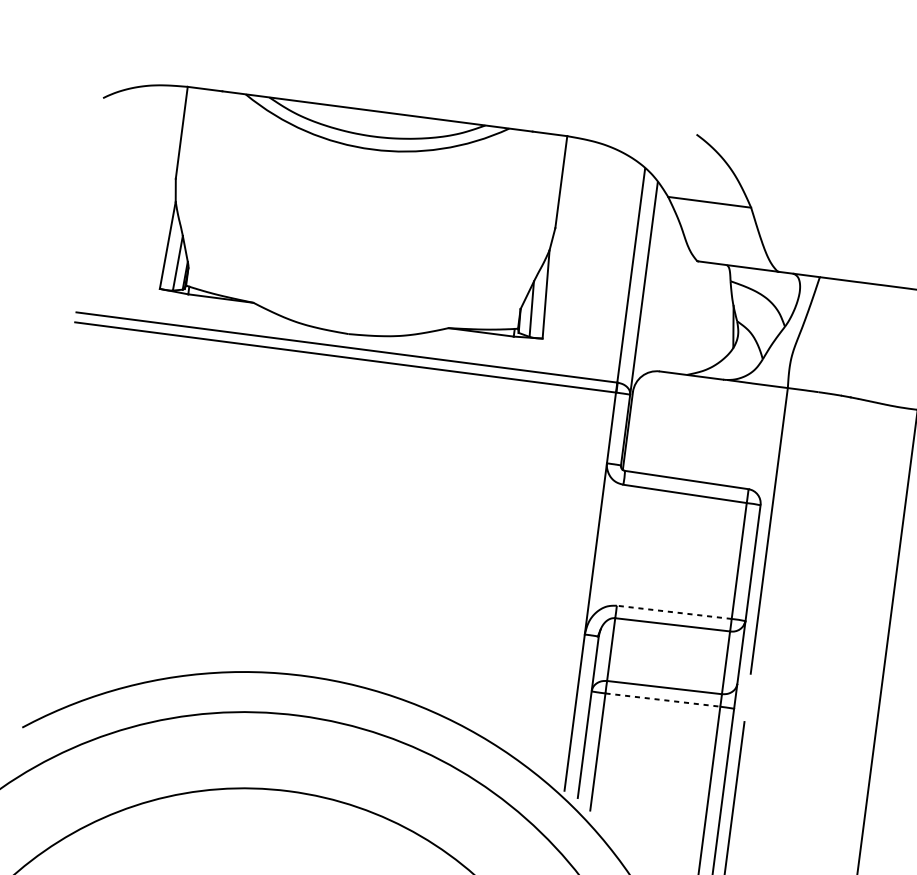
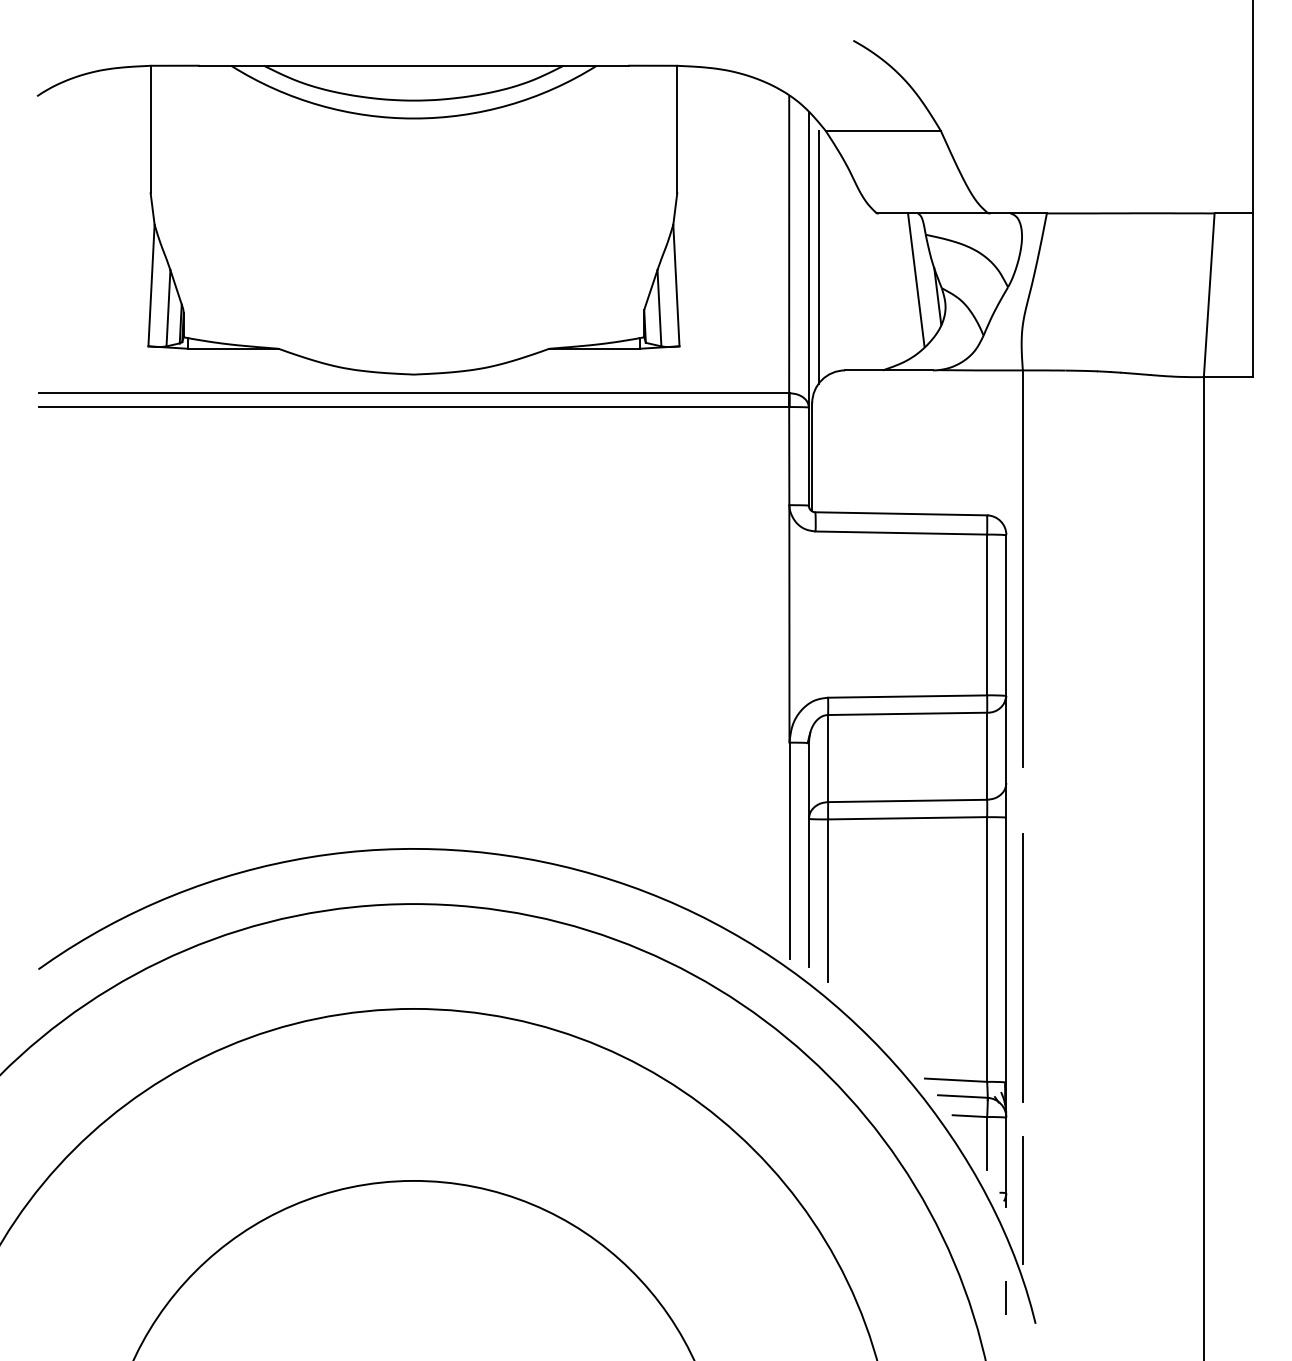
line: (651, 287) -> (818, 257), added
line: (719, 312) -> (916, 279), added
line: (674, 612) -> (907, 696), dashed -> solid
line: (662, 700) -> (907, 818), dashed -> solid

